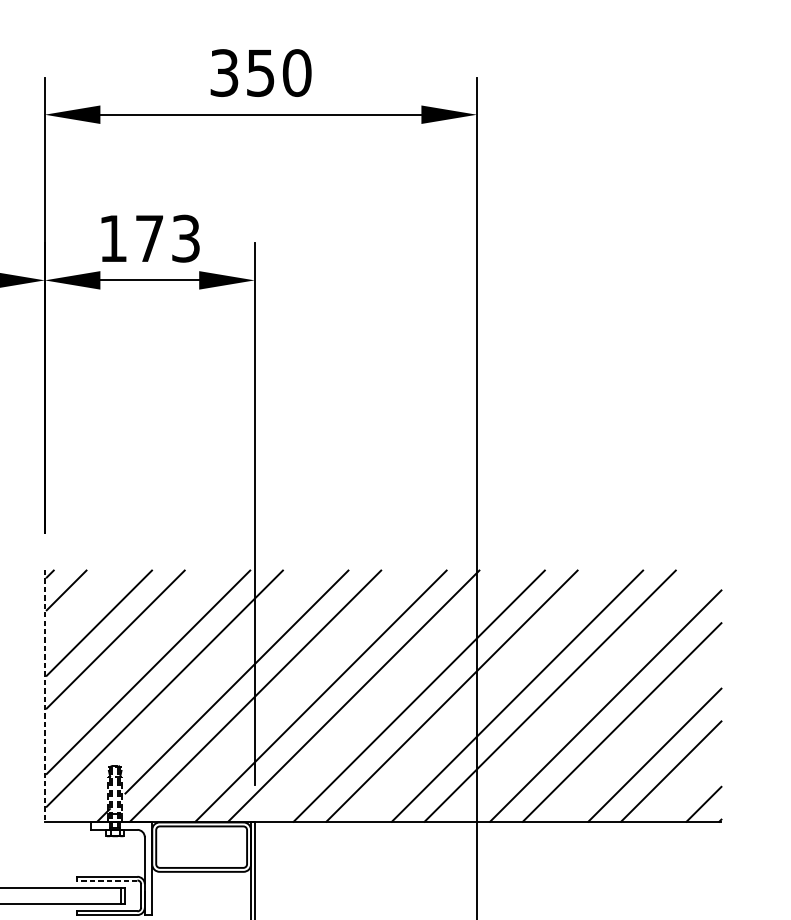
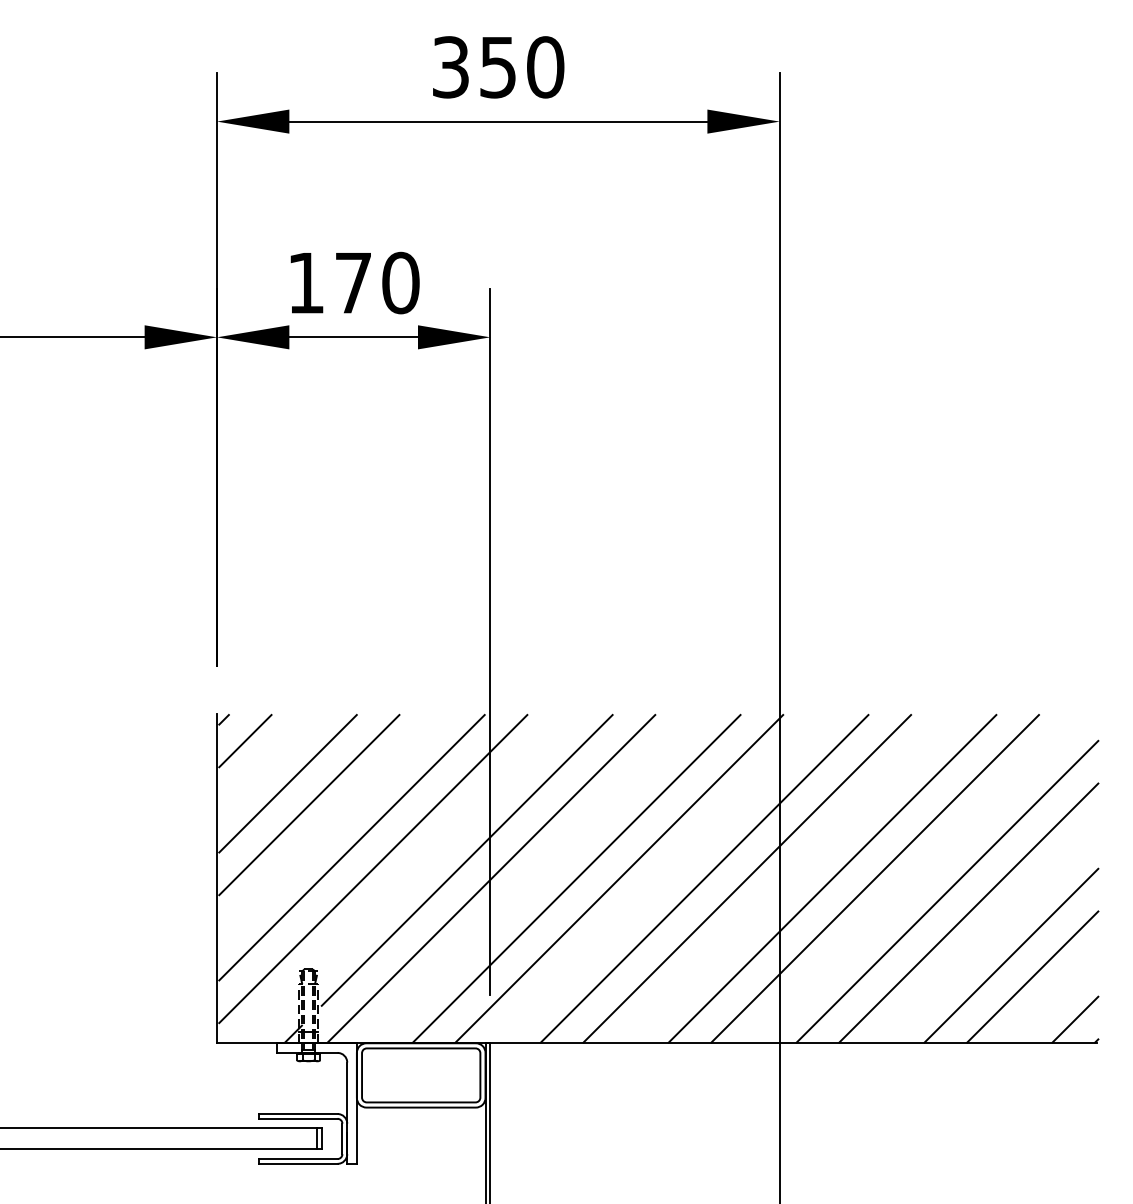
text: (185, 238) -> (400, 282), 173 -> 170
line: (45, 696) -> (217, 879), dashed -> solid
line: (106, 880) -> (297, 1118), dashed -> solid

